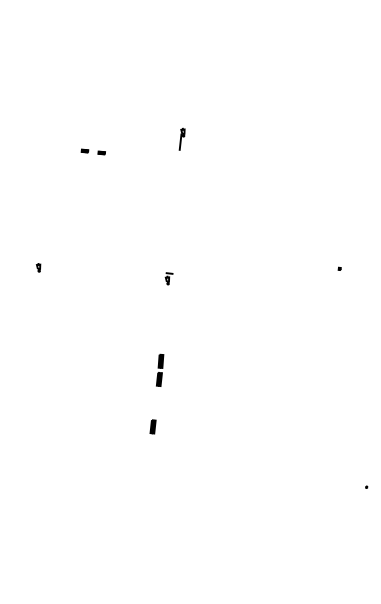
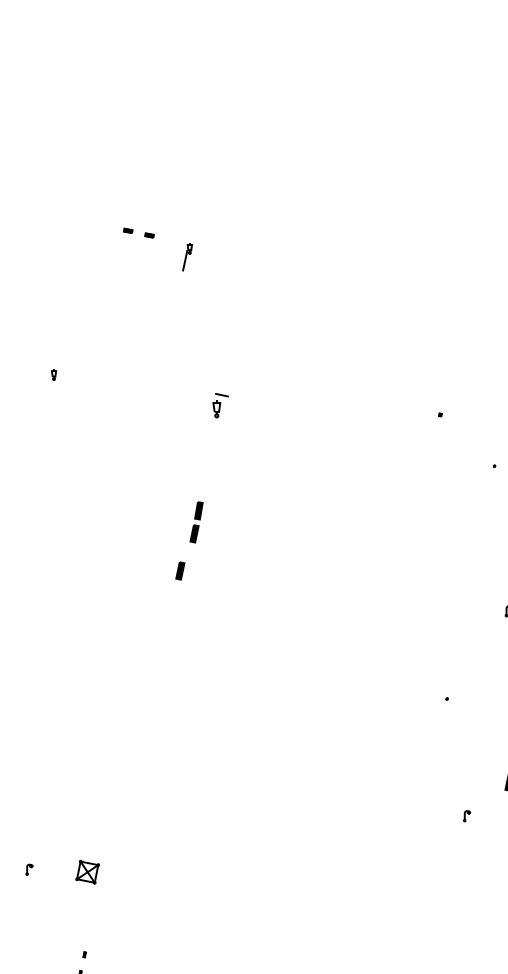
part: (182, 139) -> (187, 257), moved
part: (168, 278) -> (219, 405), size x1.6
part: (153, 426) -> (180, 570), moved

